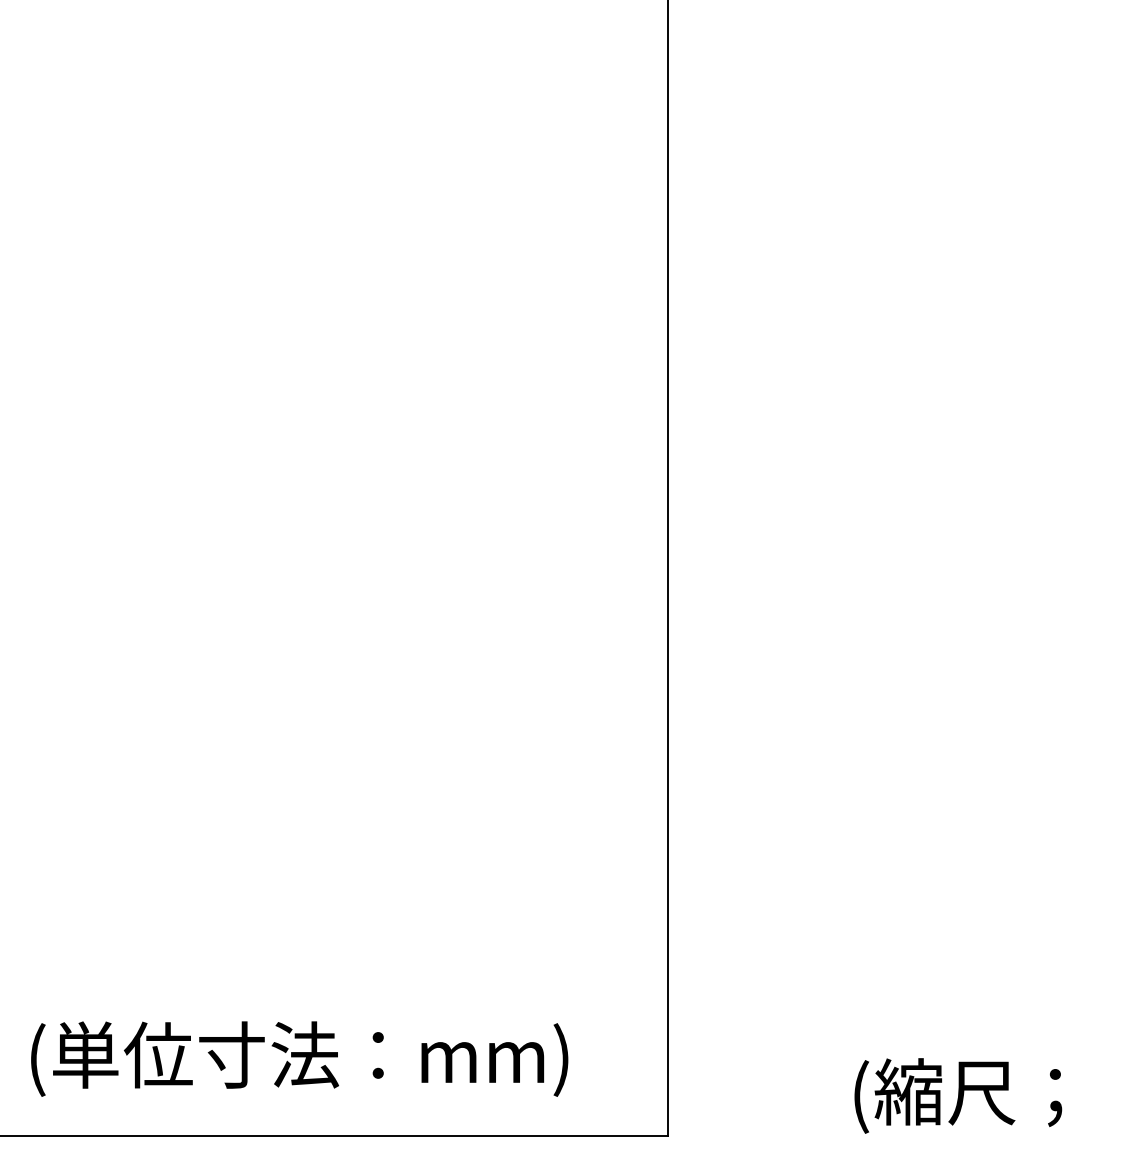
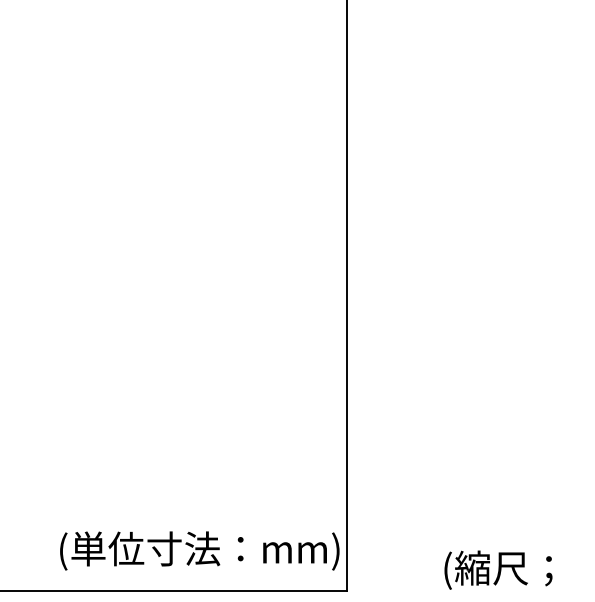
text: (299, 1058) -> (199, 550), moved

